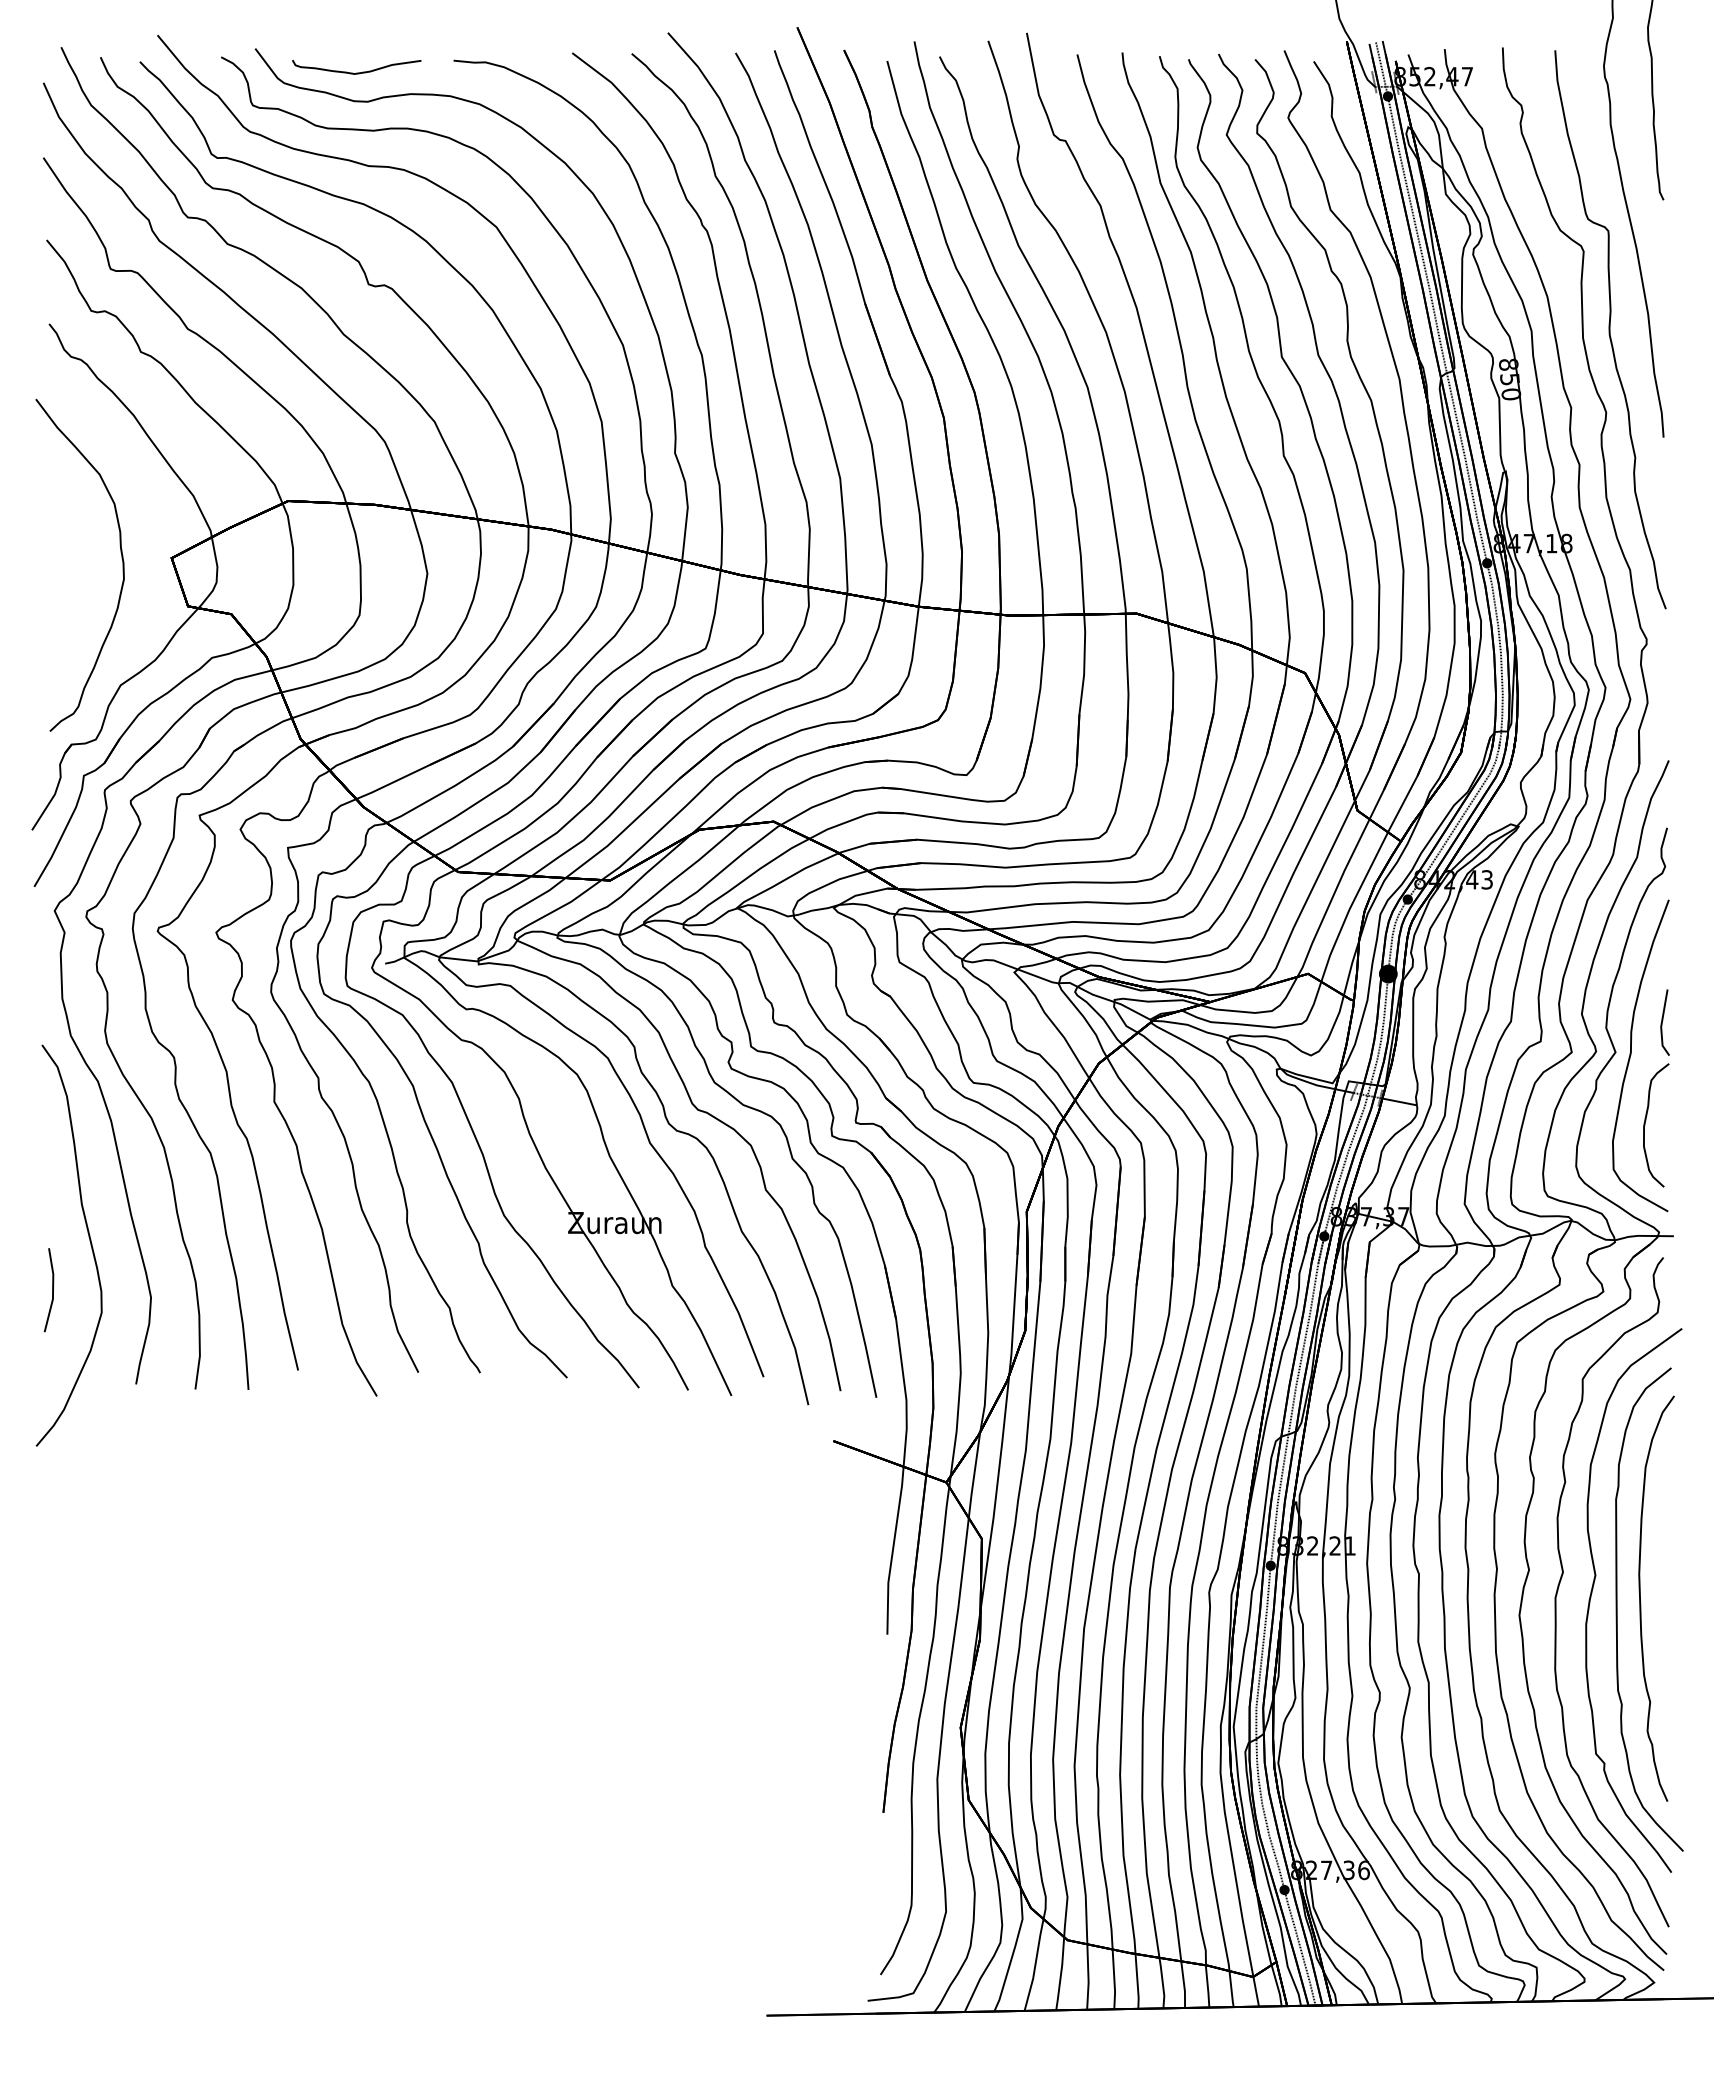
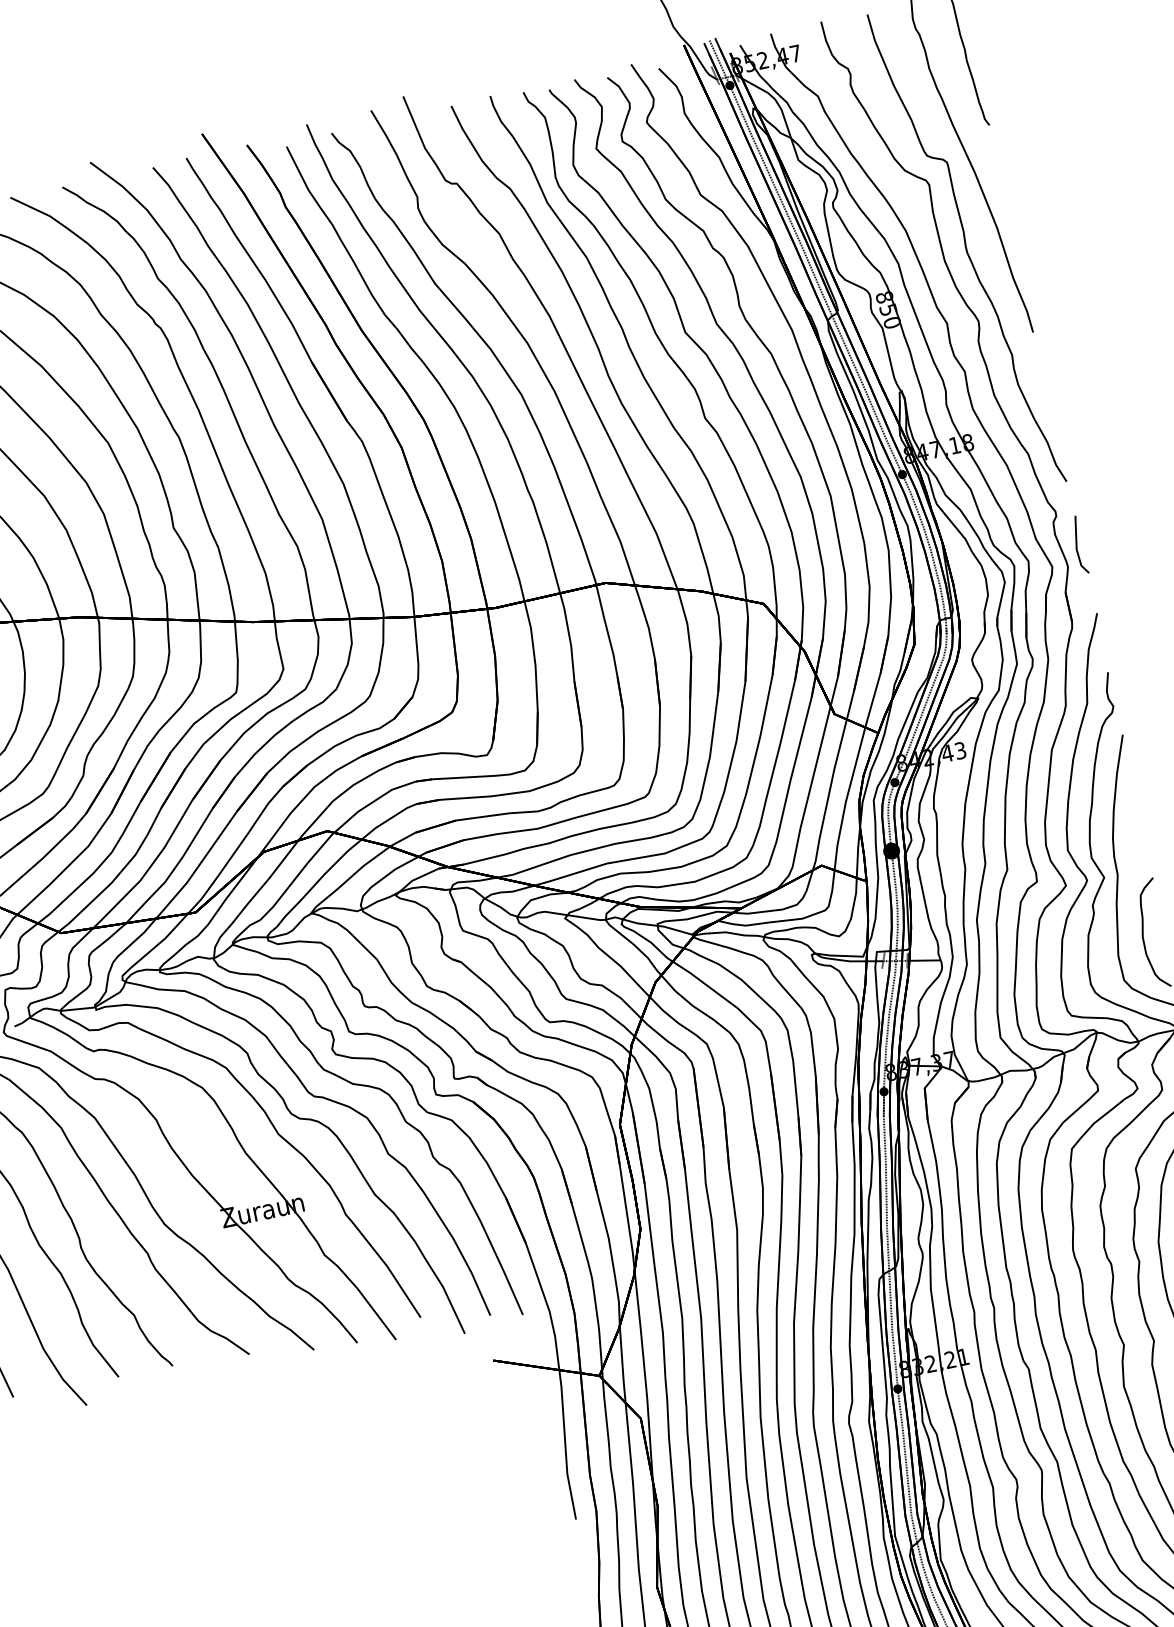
line: (1662, 1022) -> (1077, 545), moved

